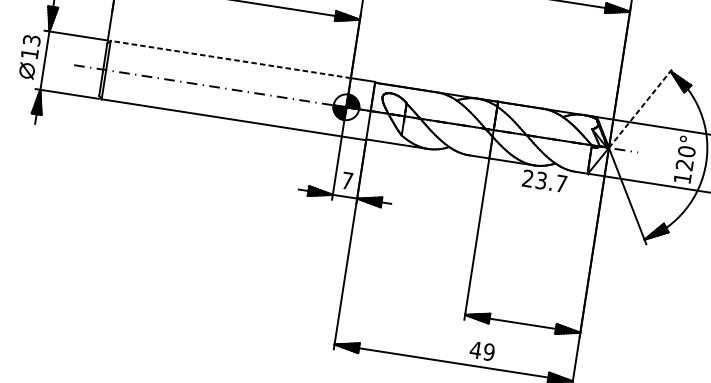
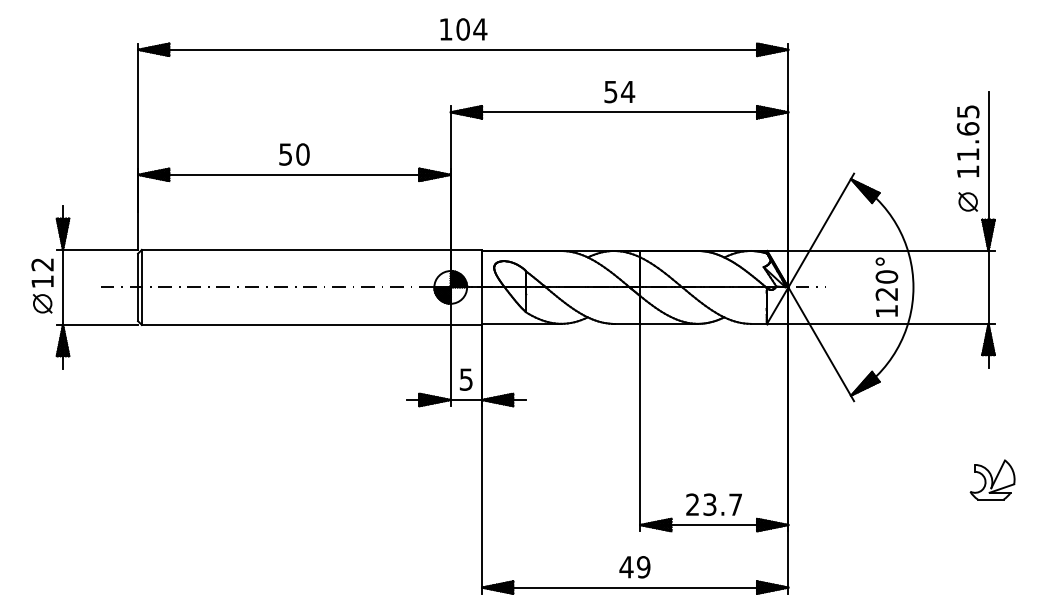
text: (31, 40) -> (42, 264), 13 -> 12
line: (230, 59) -> (295, 249), dashed -> solid
line: (641, 107) -> (821, 230), dashed -> solid
text: (346, 180) -> (465, 379), 7 -> 5
text: (544, 180) -> (713, 504), moved
text: (482, 351) -> (634, 567), moved

